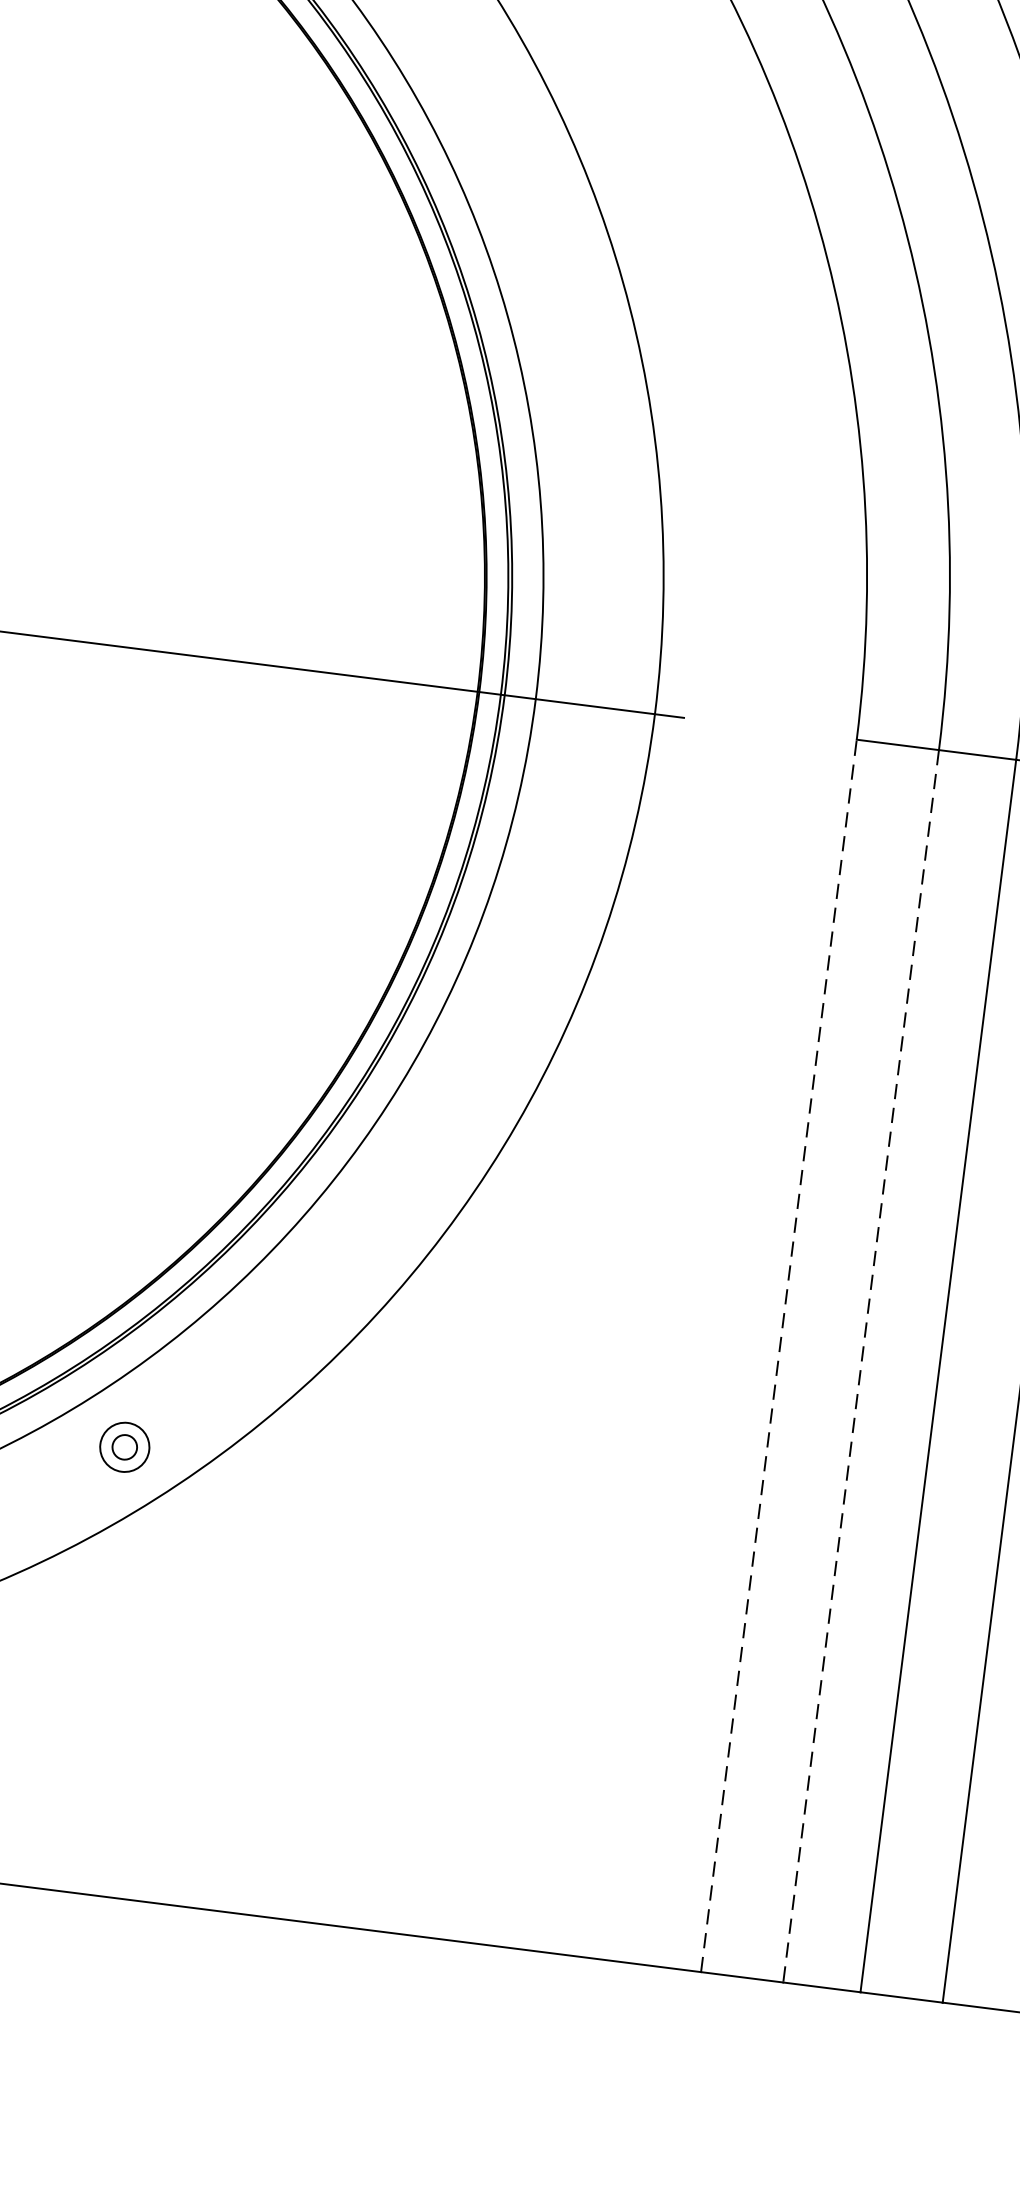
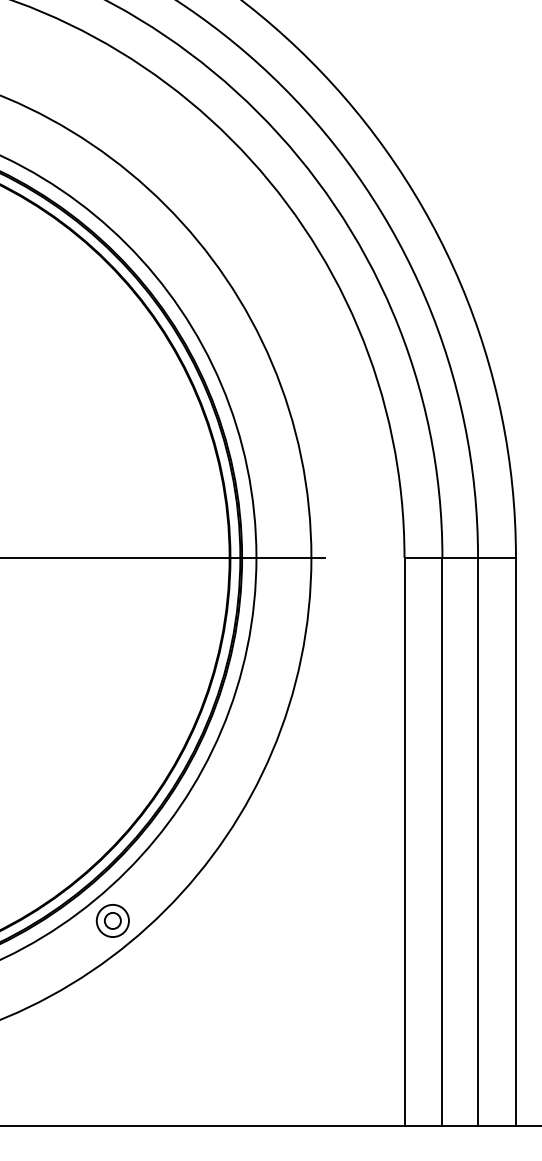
line: (779, 1354) -> (404, 841), dashed -> solid
line: (861, 1367) -> (442, 842), dashed -> solid
part: (124, 1446) -> (112, 920), size x1.43

